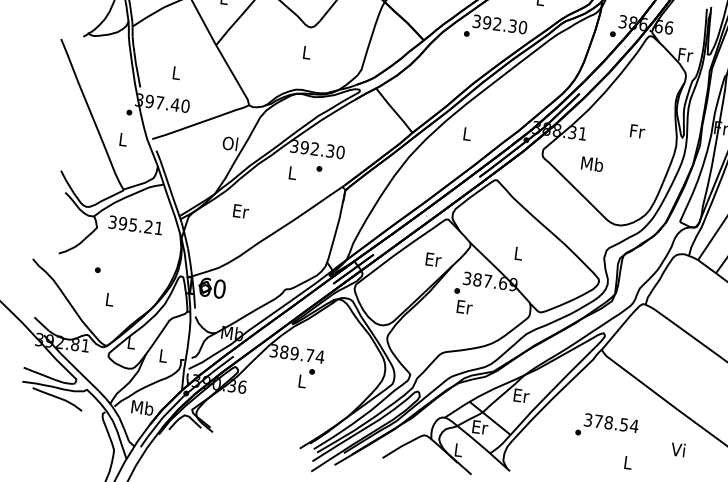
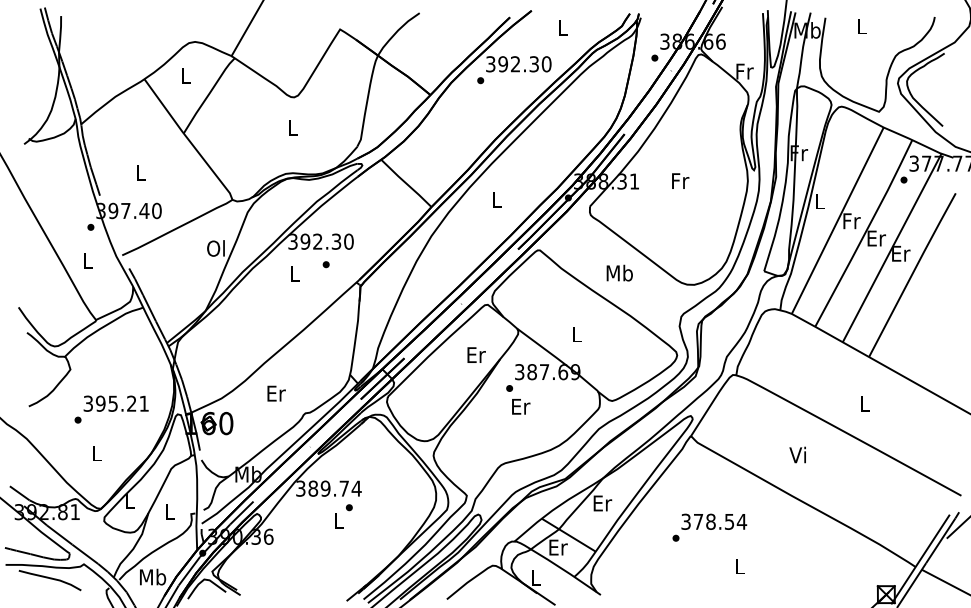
text: (637, 130) -> (680, 180), moved
text: (592, 163) -> (619, 272), moved
text: (241, 211) -> (276, 393), moved
text: (135, 225) -> (115, 403), moved
text: (677, 449) -> (797, 454), moved

